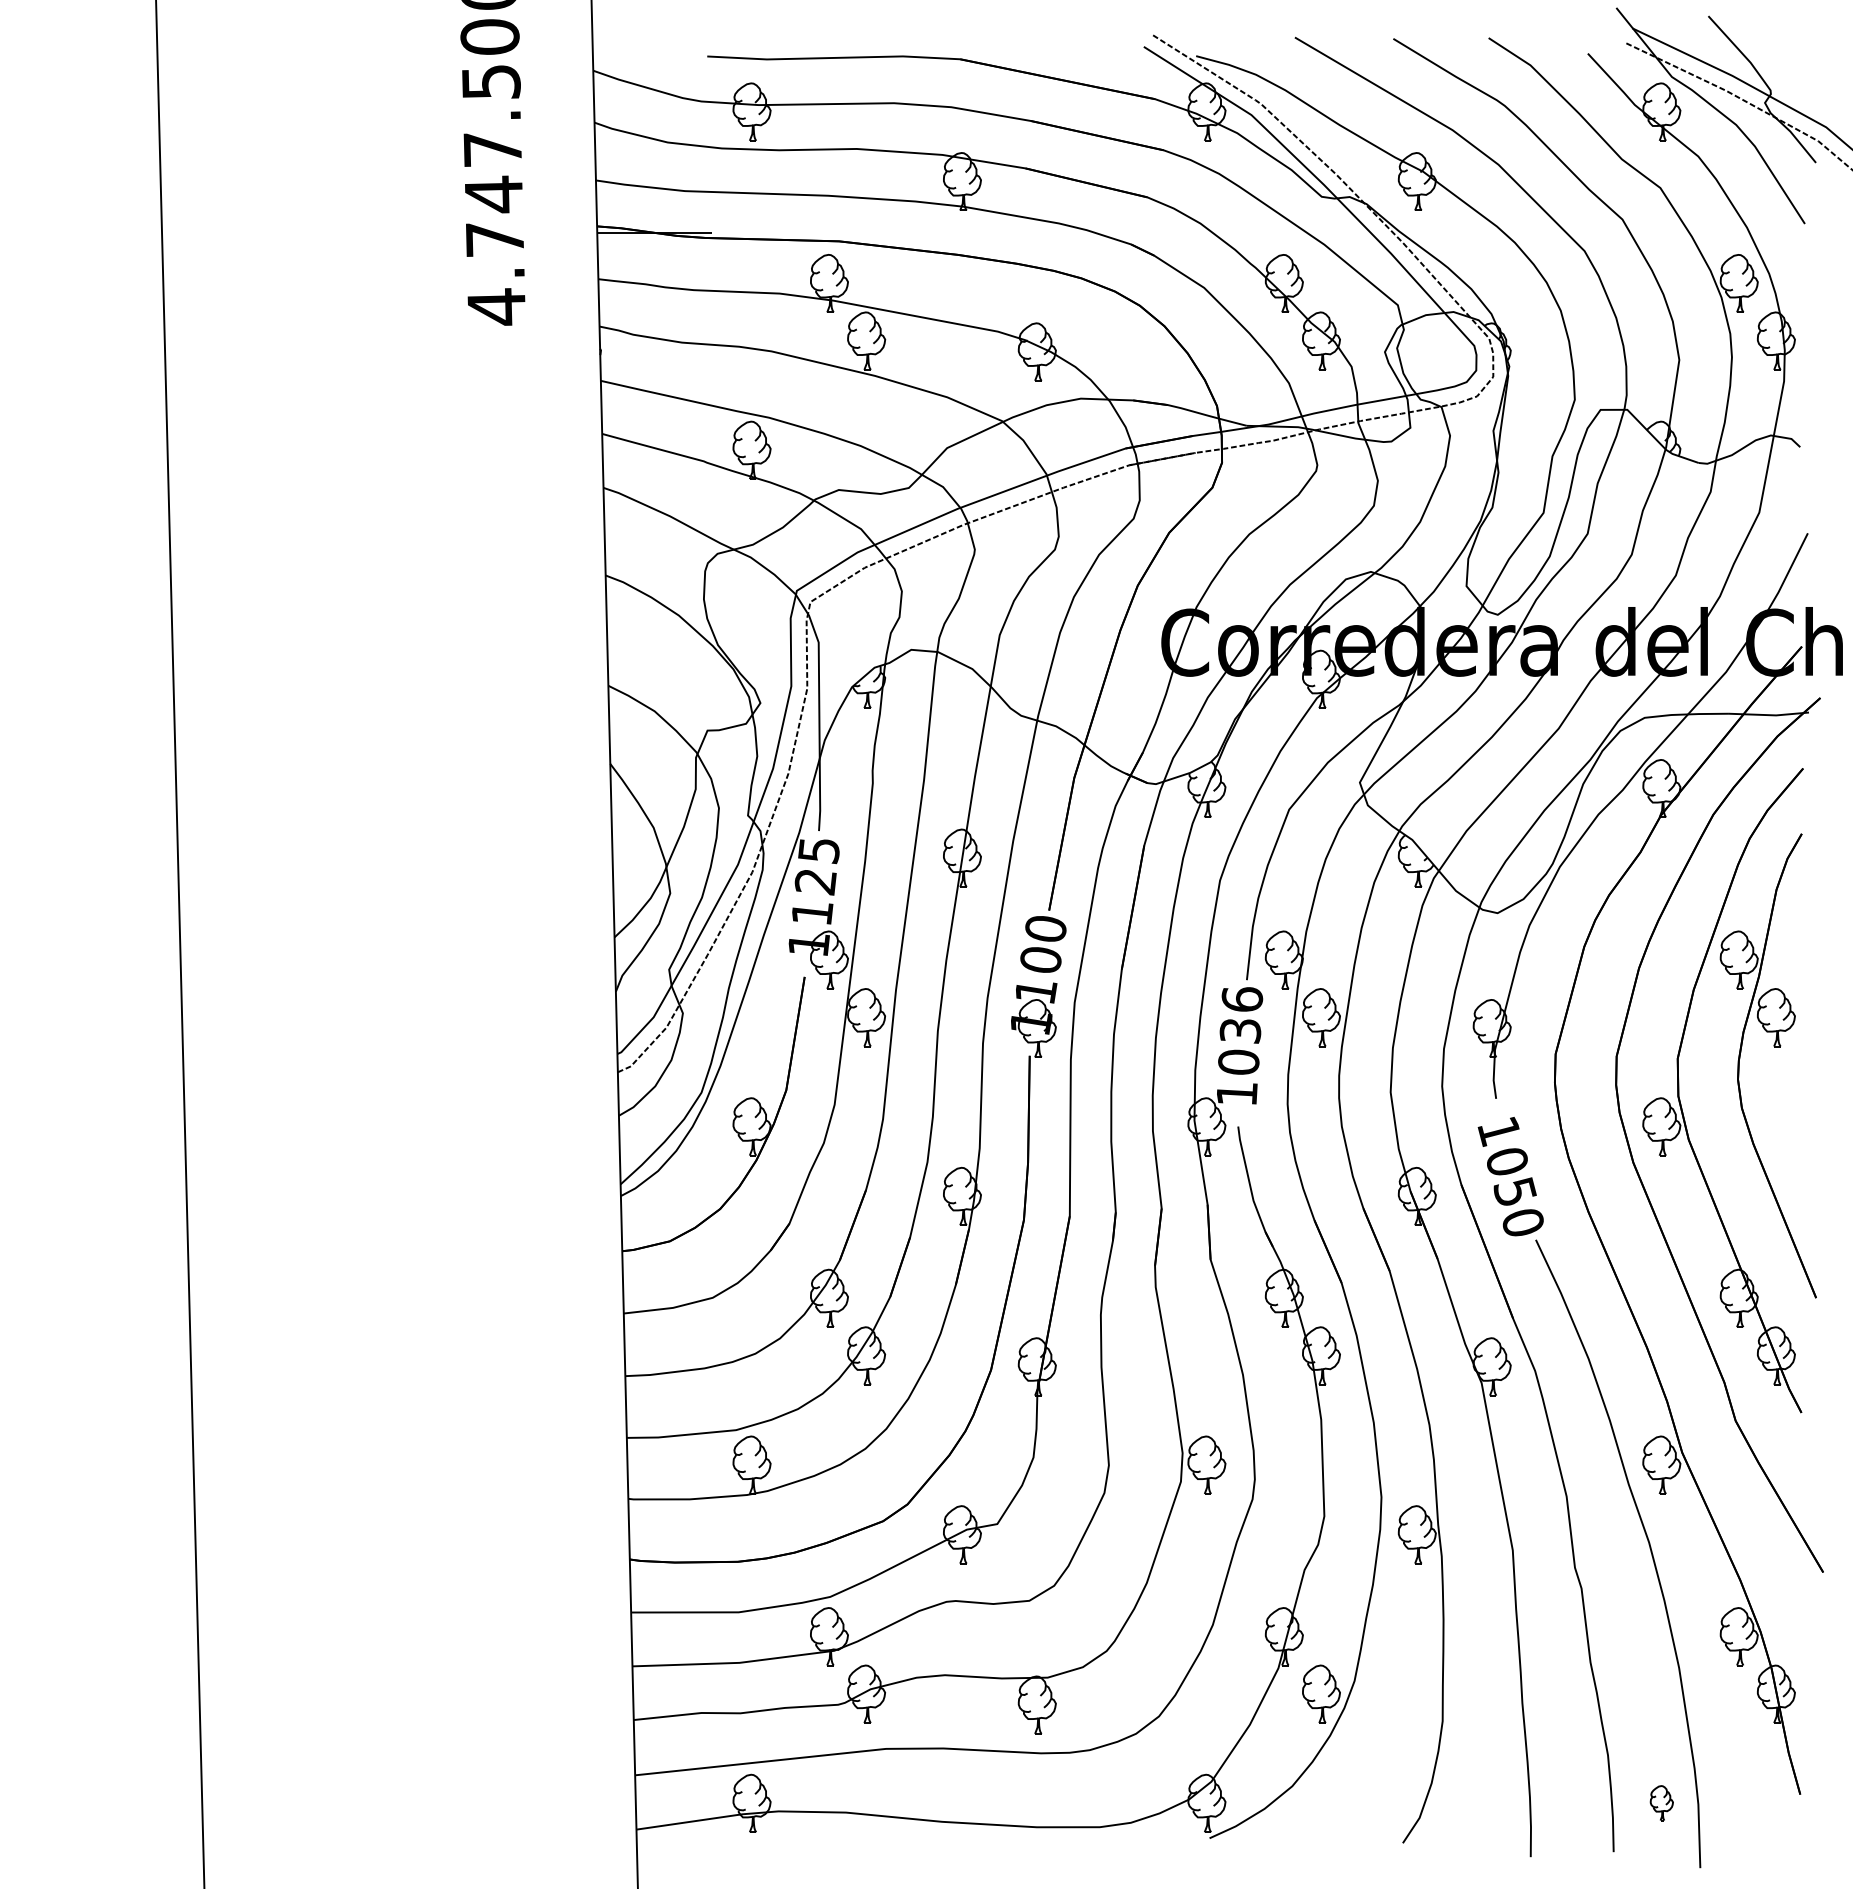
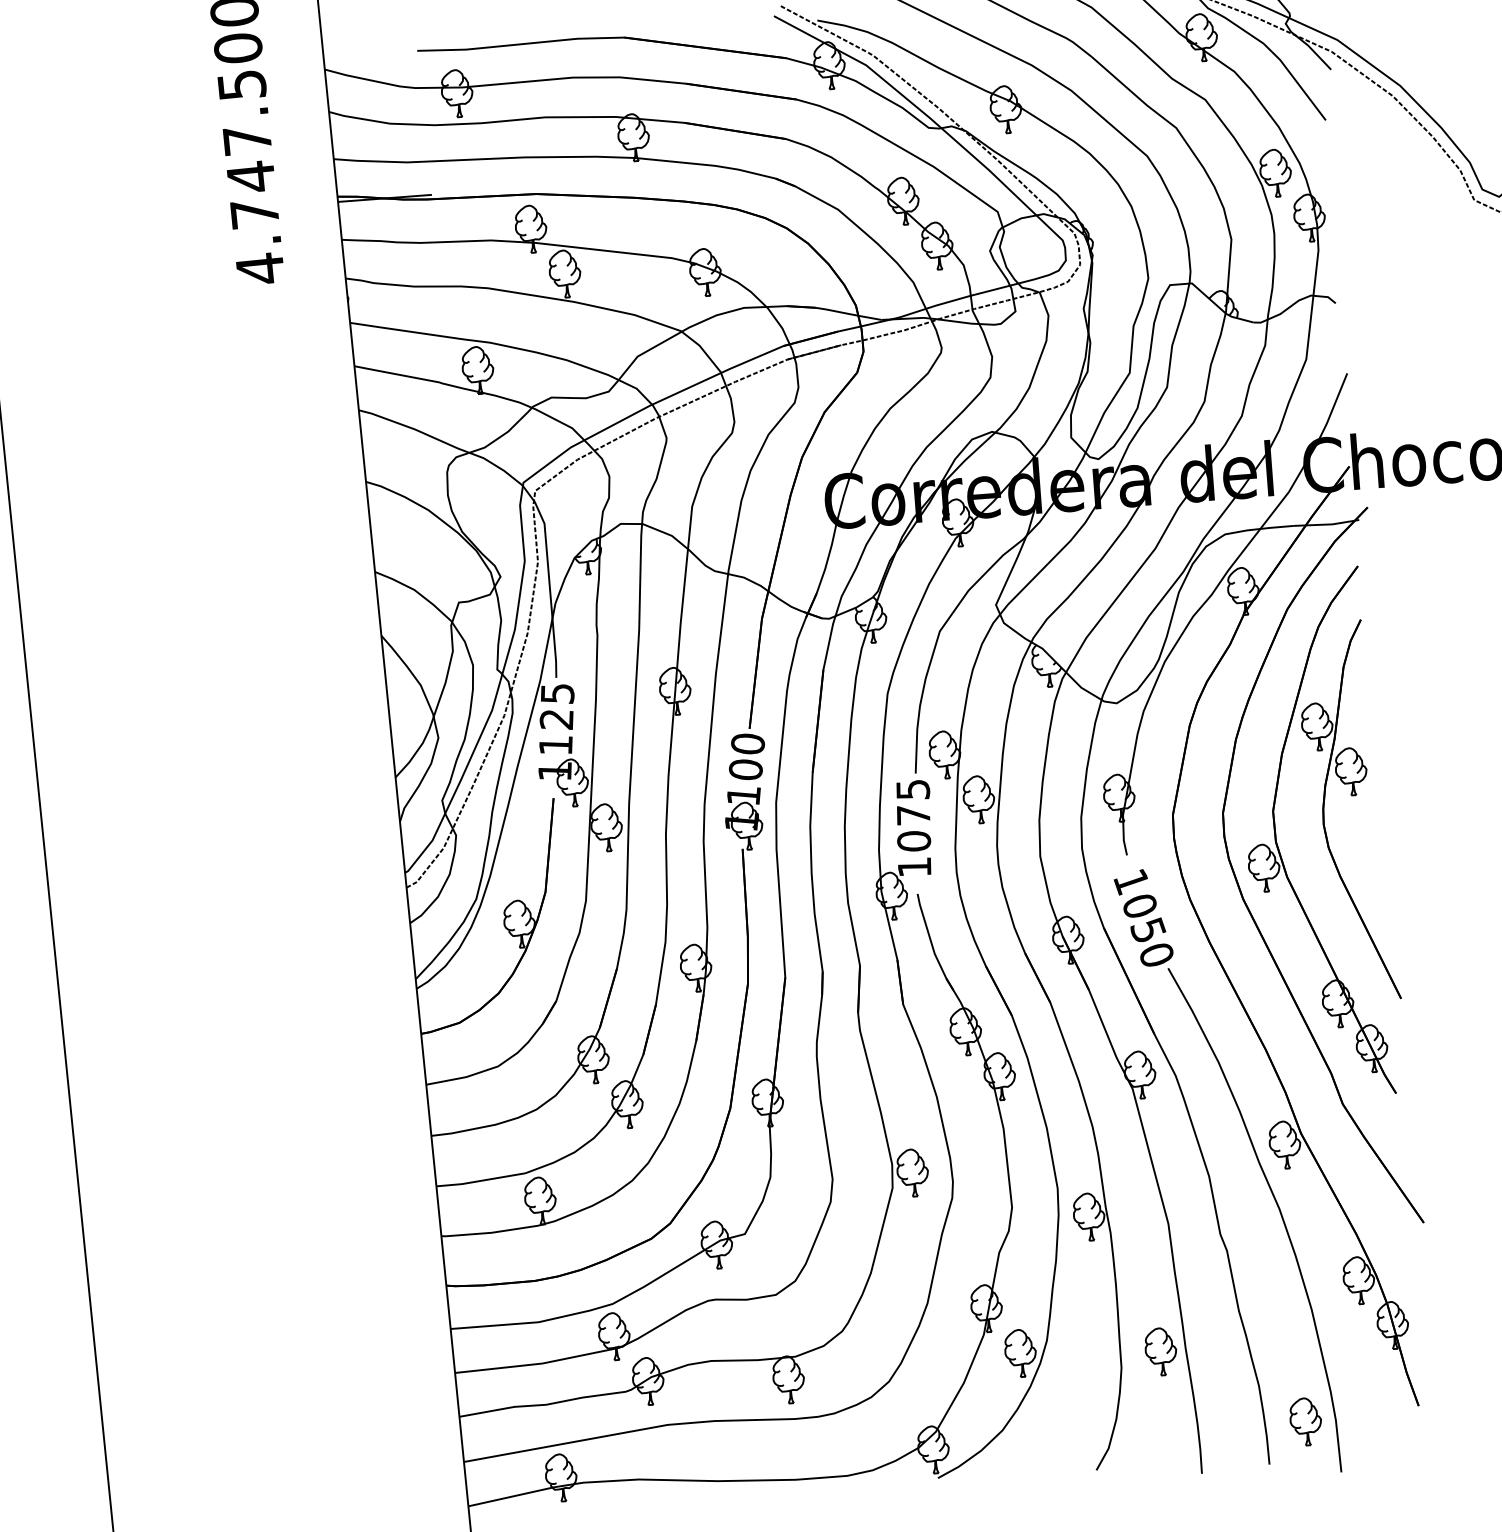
text: (1241, 1015) -> (913, 802), 1036 -> 1075
part: (1491, 1704) -> (1160, 1351), added
part: (1661, 1802) -> (1305, 1421), size x1.67

